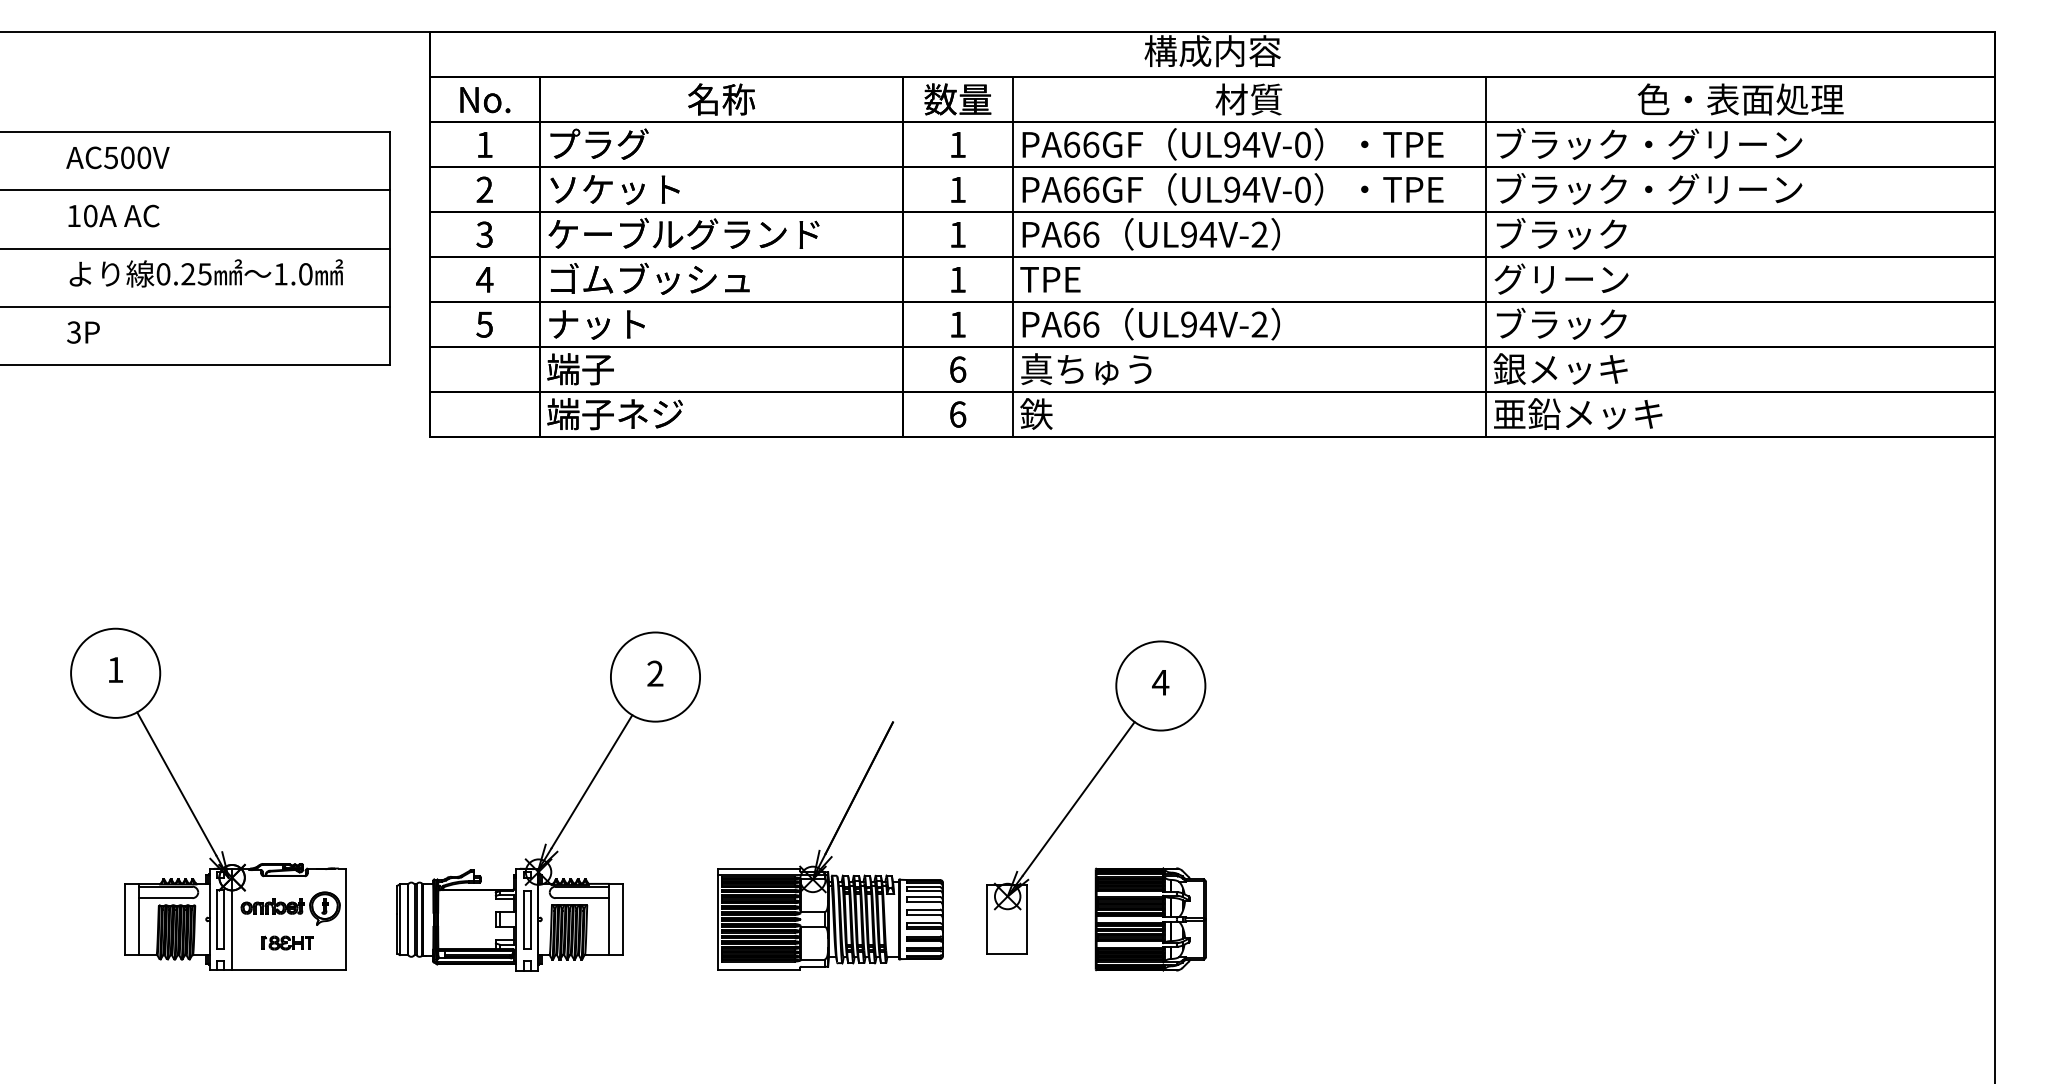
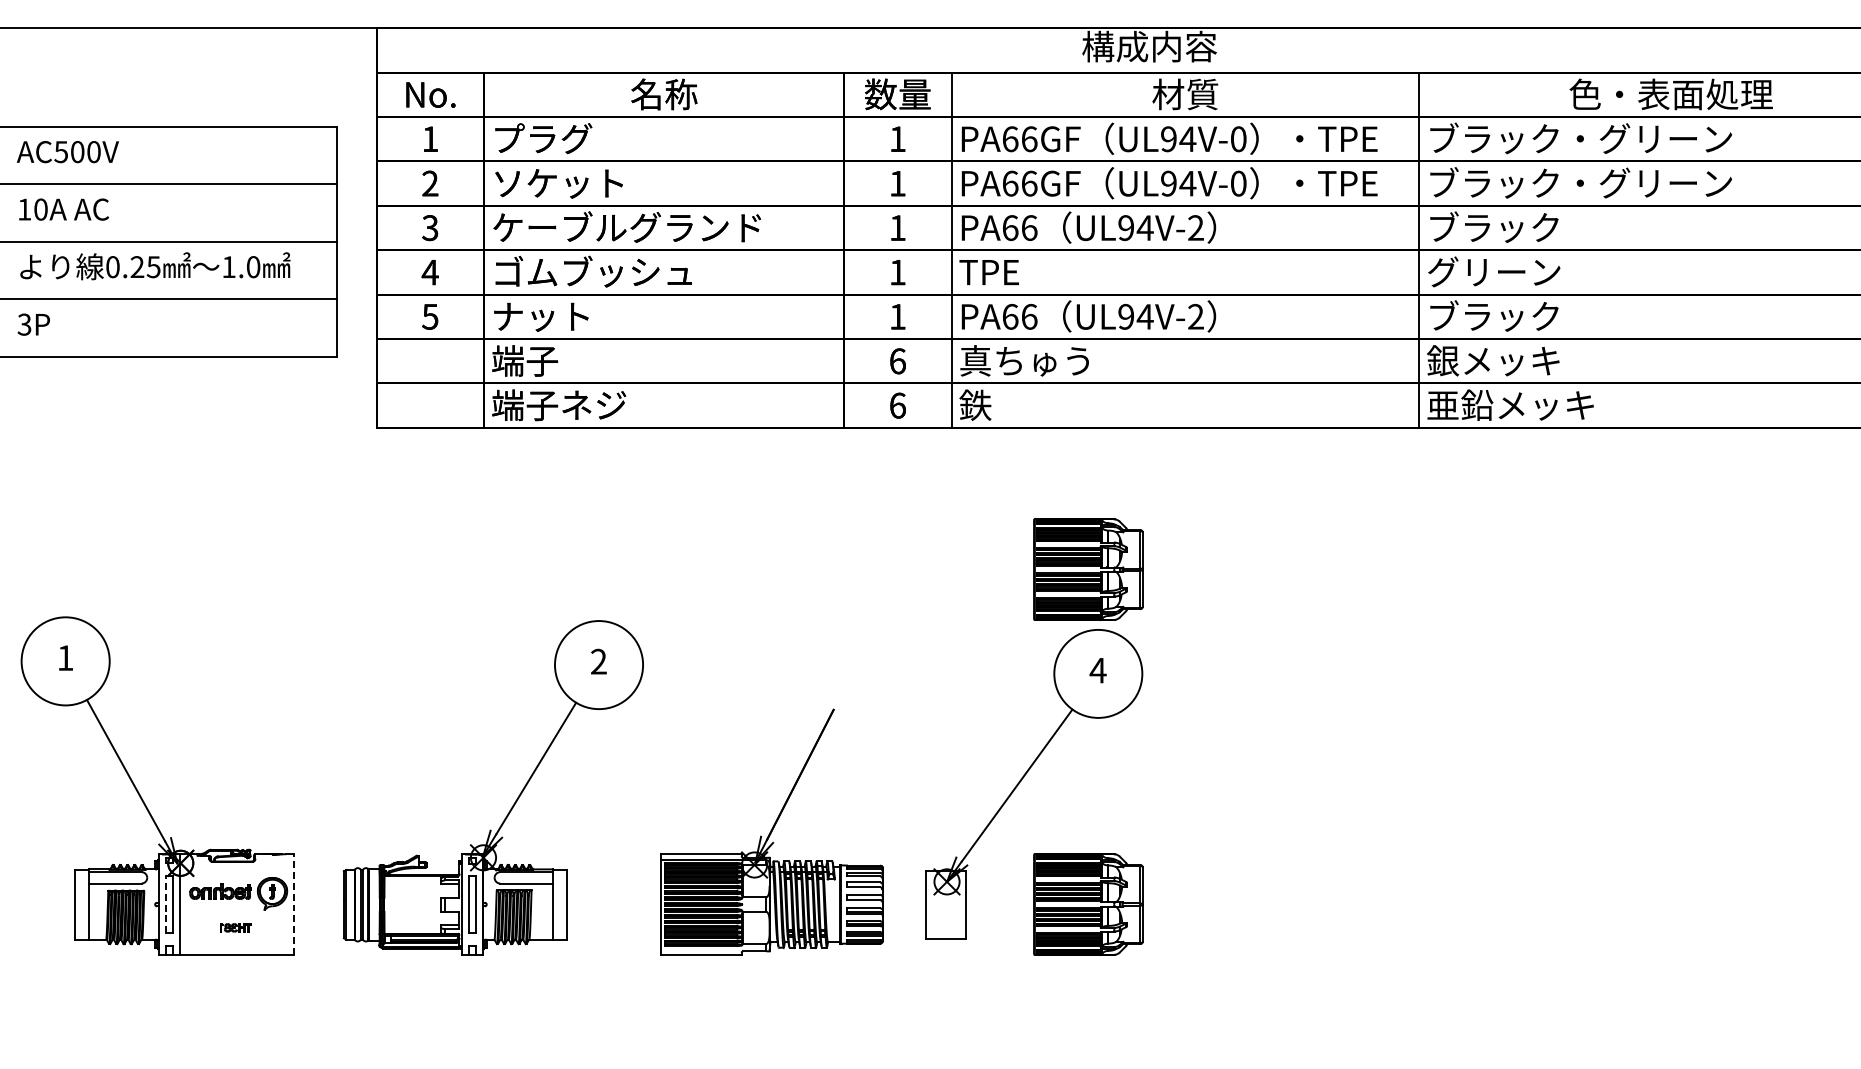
part: (1150, 580) -> (1088, 569), added
line: (217, 918) -> (166, 903), solid -> dashed
line: (346, 919) -> (293, 904), solid -> dashed
part: (287, 942) -> (235, 927), size x0.6

